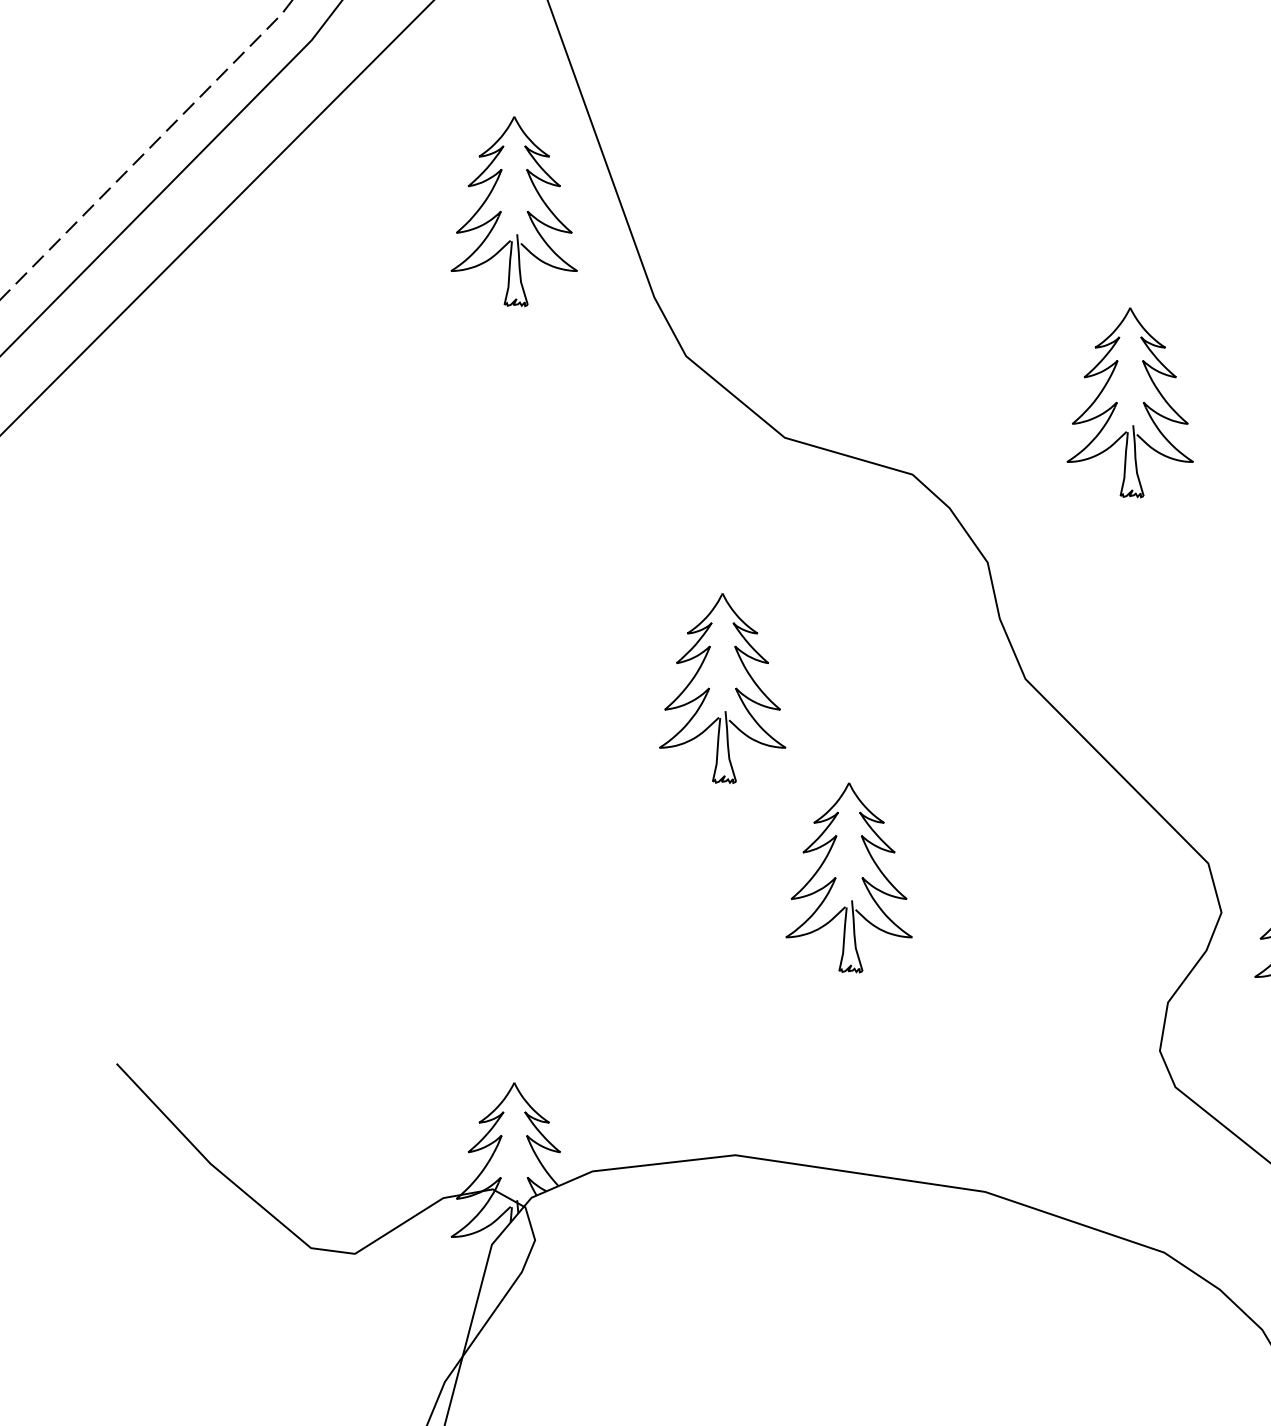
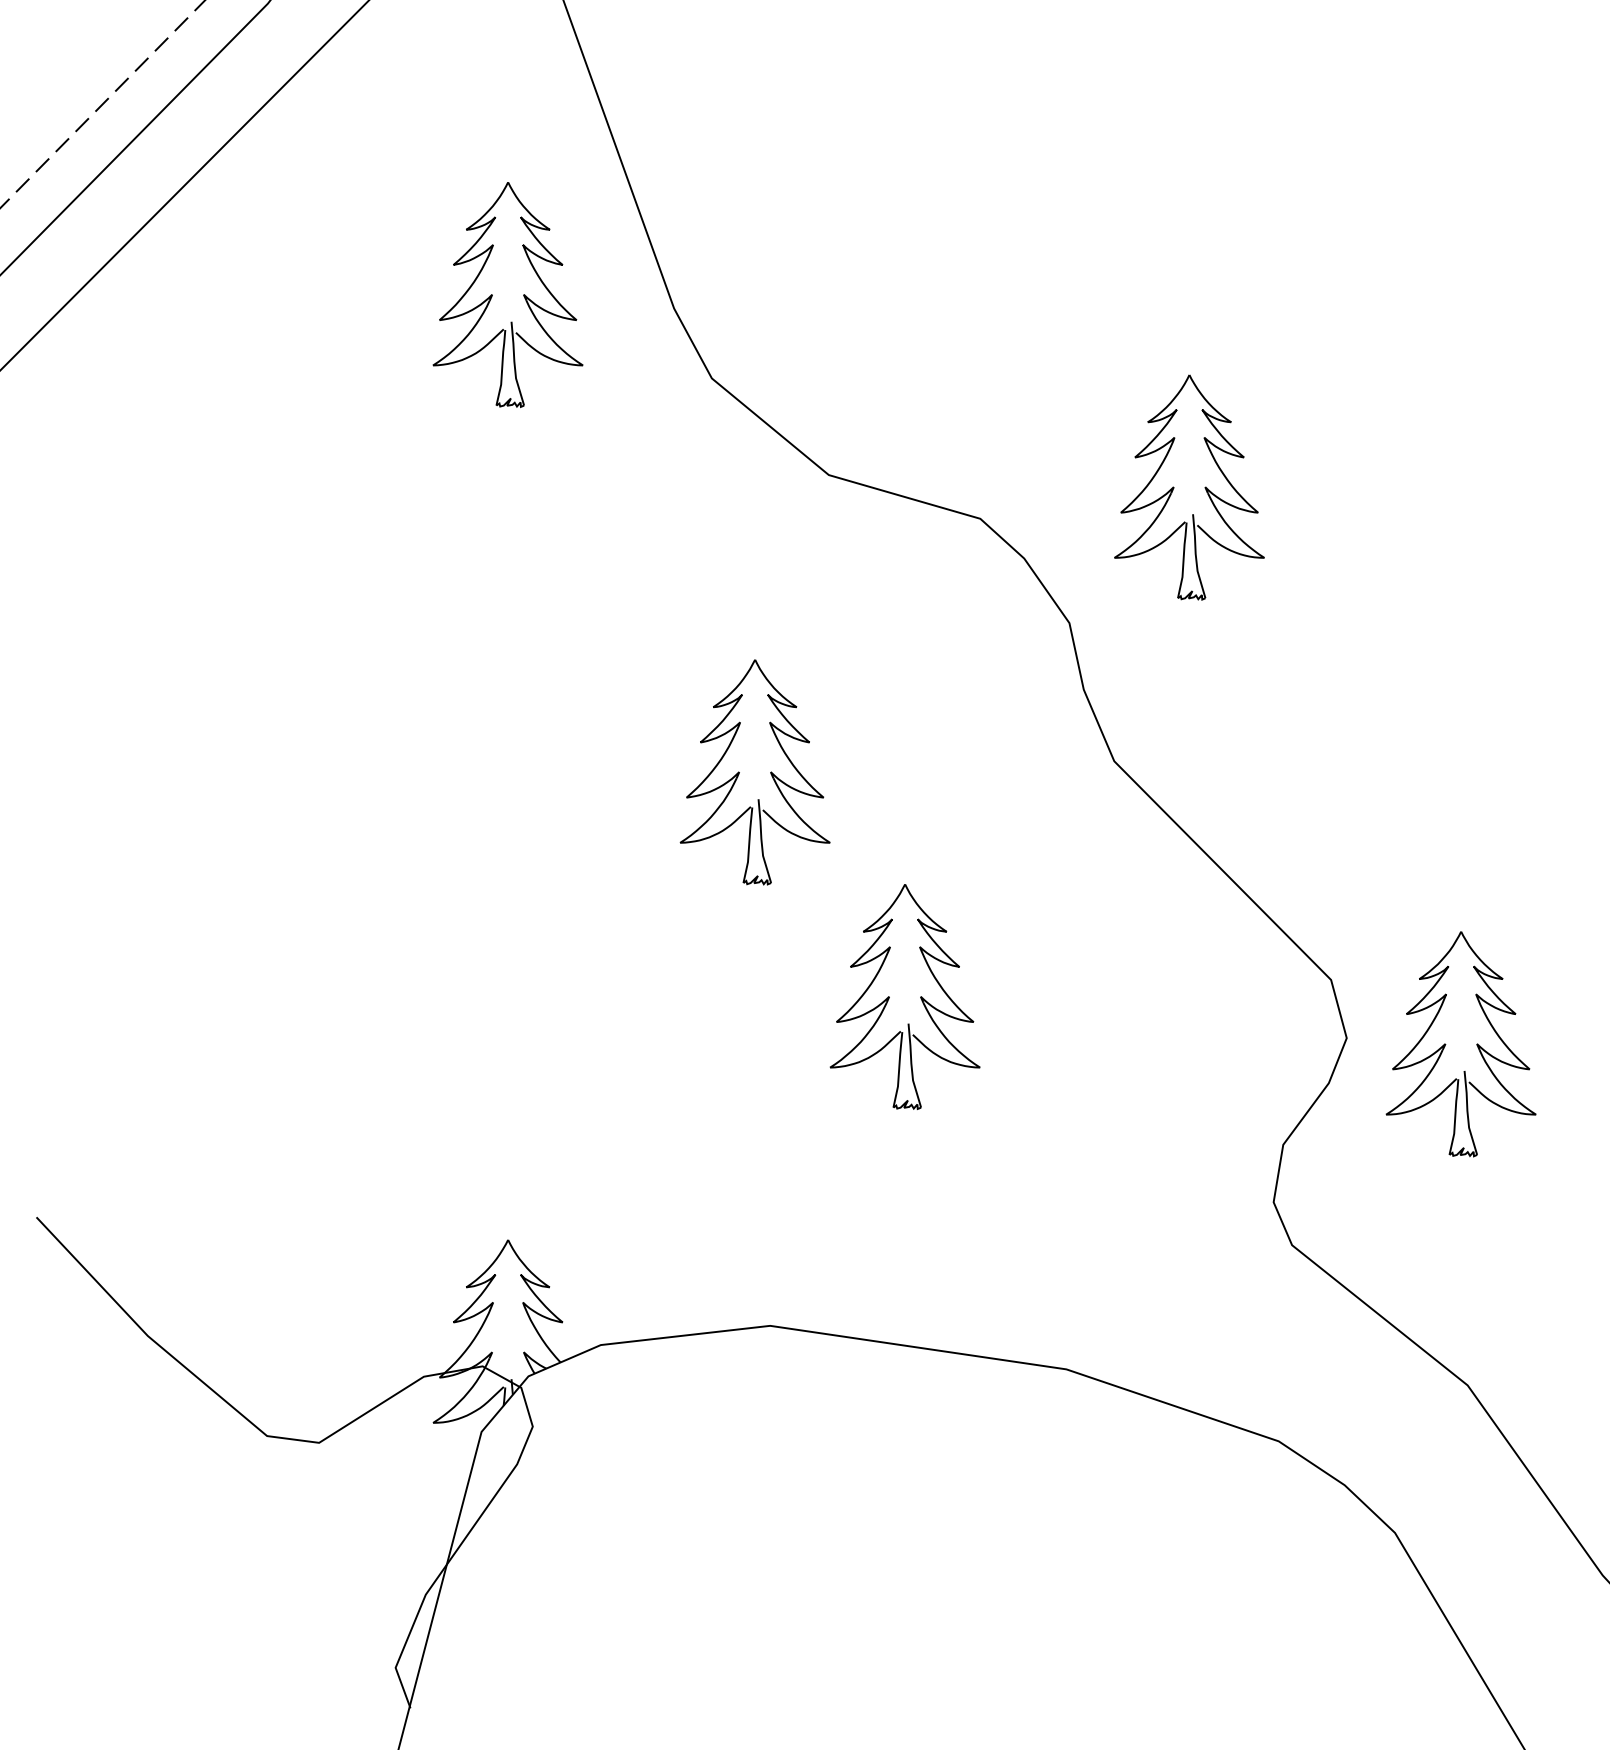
part: (501, 211) -> (492, 294), moved
part: (1117, 402) -> (1174, 487), moved

